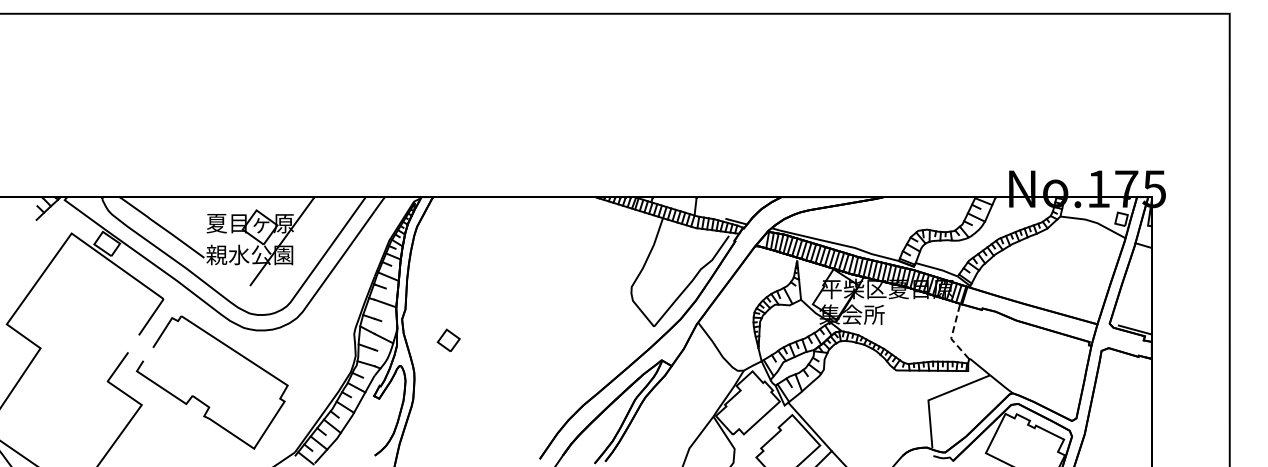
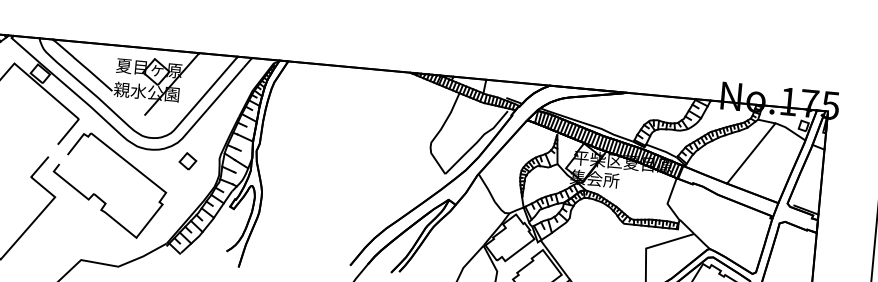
line: (1055, 261) -> (751, 153), added
line: (952, 335) -> (668, 201), dashed -> solid
part: (448, 339) -> (187, 160), moved

